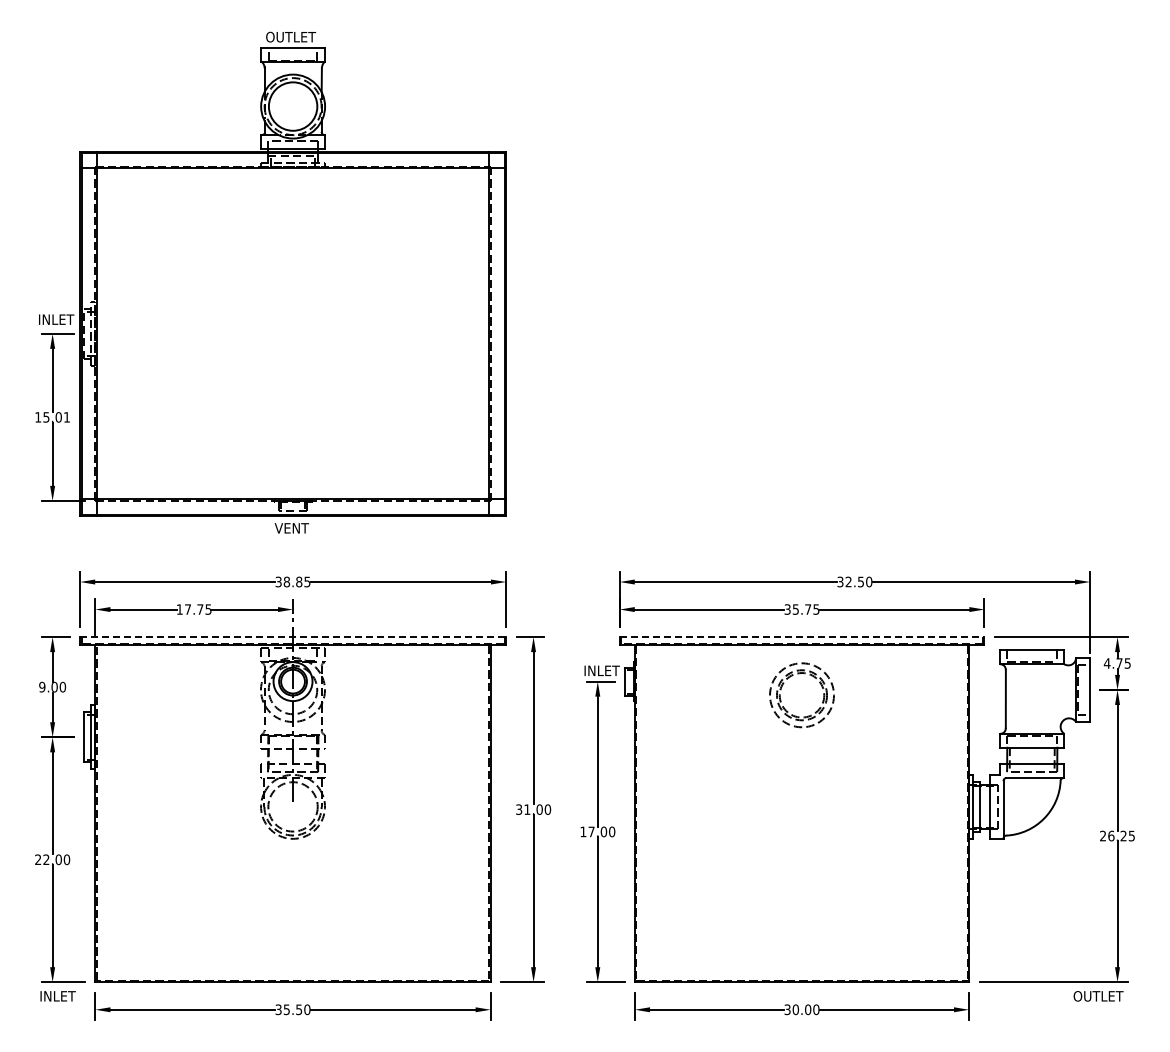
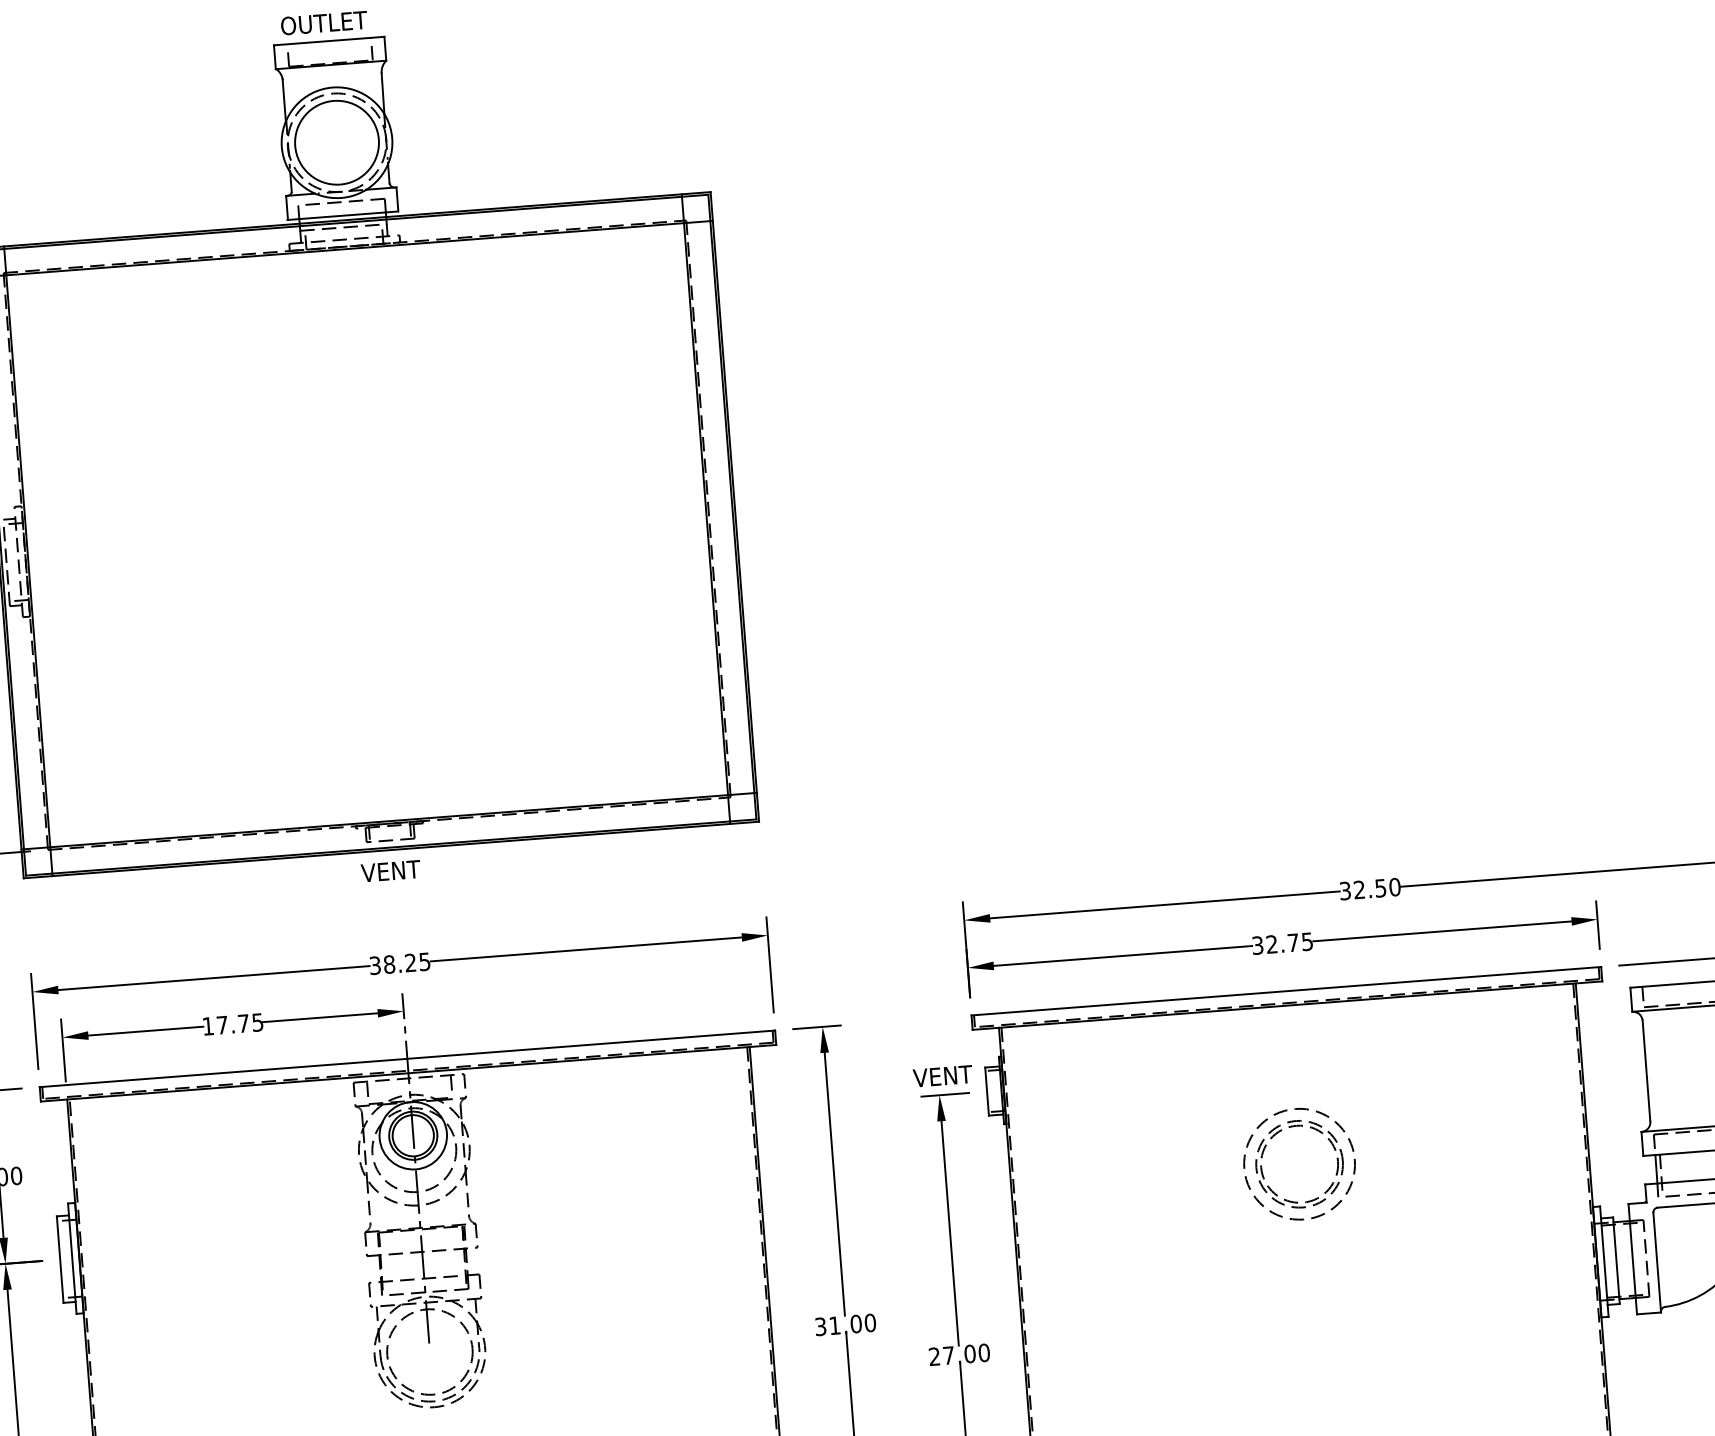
text: (299, 581) -> (411, 961), 38.85 -> 38.25
text: (795, 609) -> (1271, 944), 35.75 -> 32.75
line: (293, 637) -> (408, 1059), dashed -> solid
line: (802, 637) -> (1287, 991), dashed -> solid
text: (601, 670) -> (944, 1075), INLET -> VENT
part: (781, 699) -> (1264, 1174), moved
text: (583, 831) -> (934, 1355), 17.00 -> 27.00

